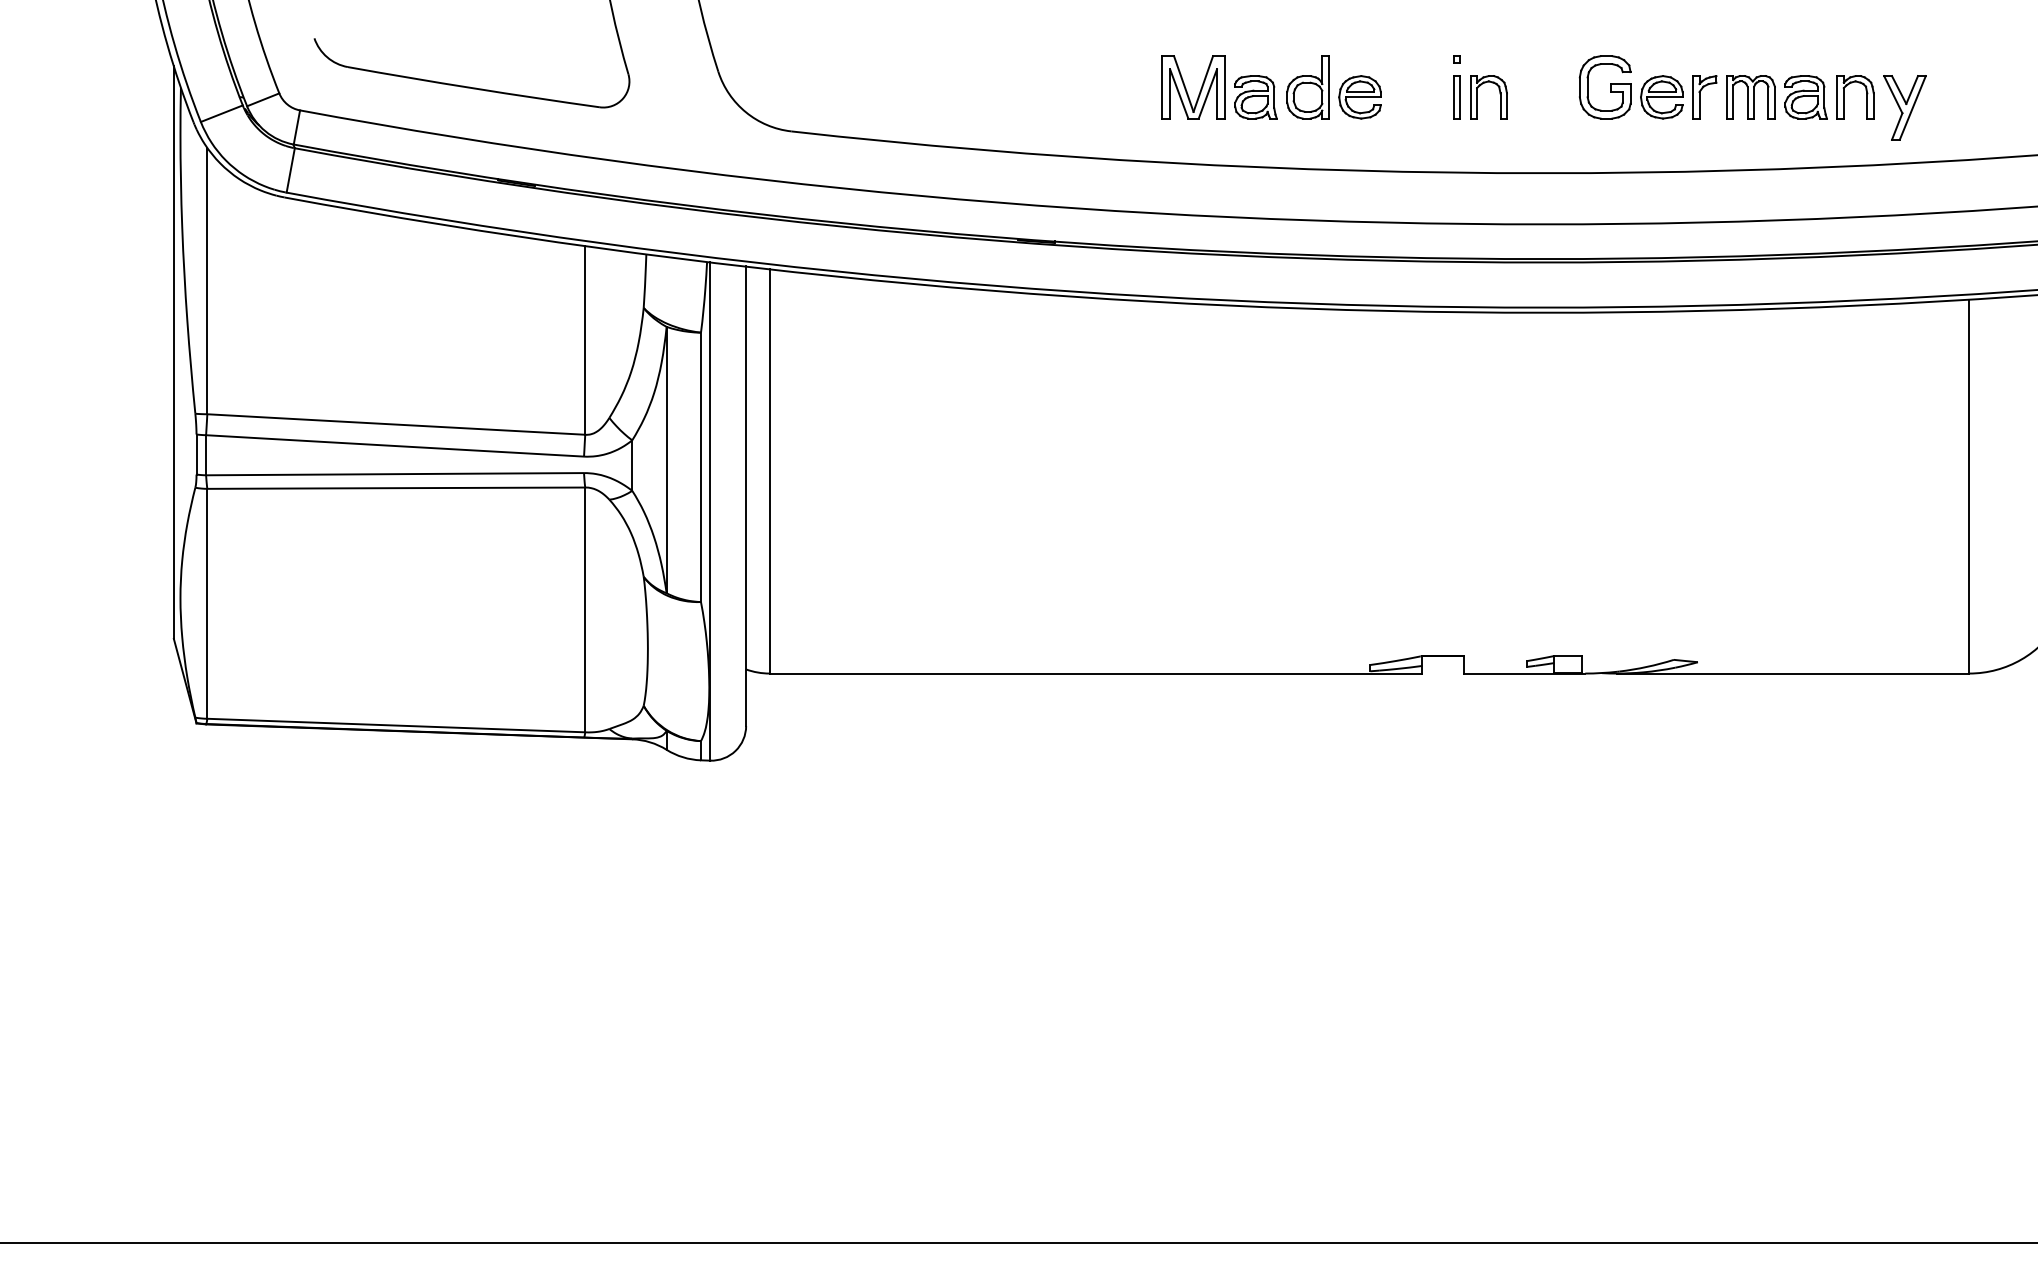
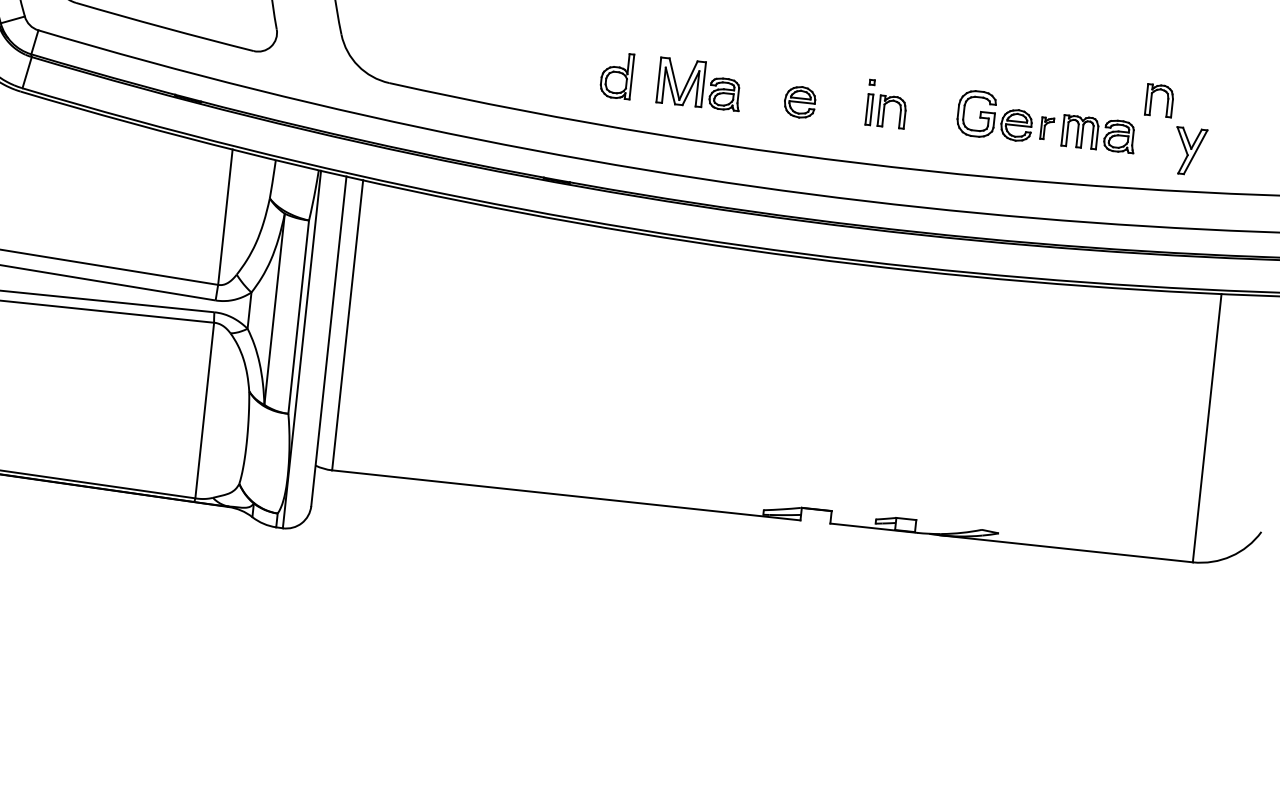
part: (1307, 87) -> (616, 75), moved
part: (1704, 97) -> (1046, 128), size x0.7
part: (1844, 97) -> (1151, 100), moved

